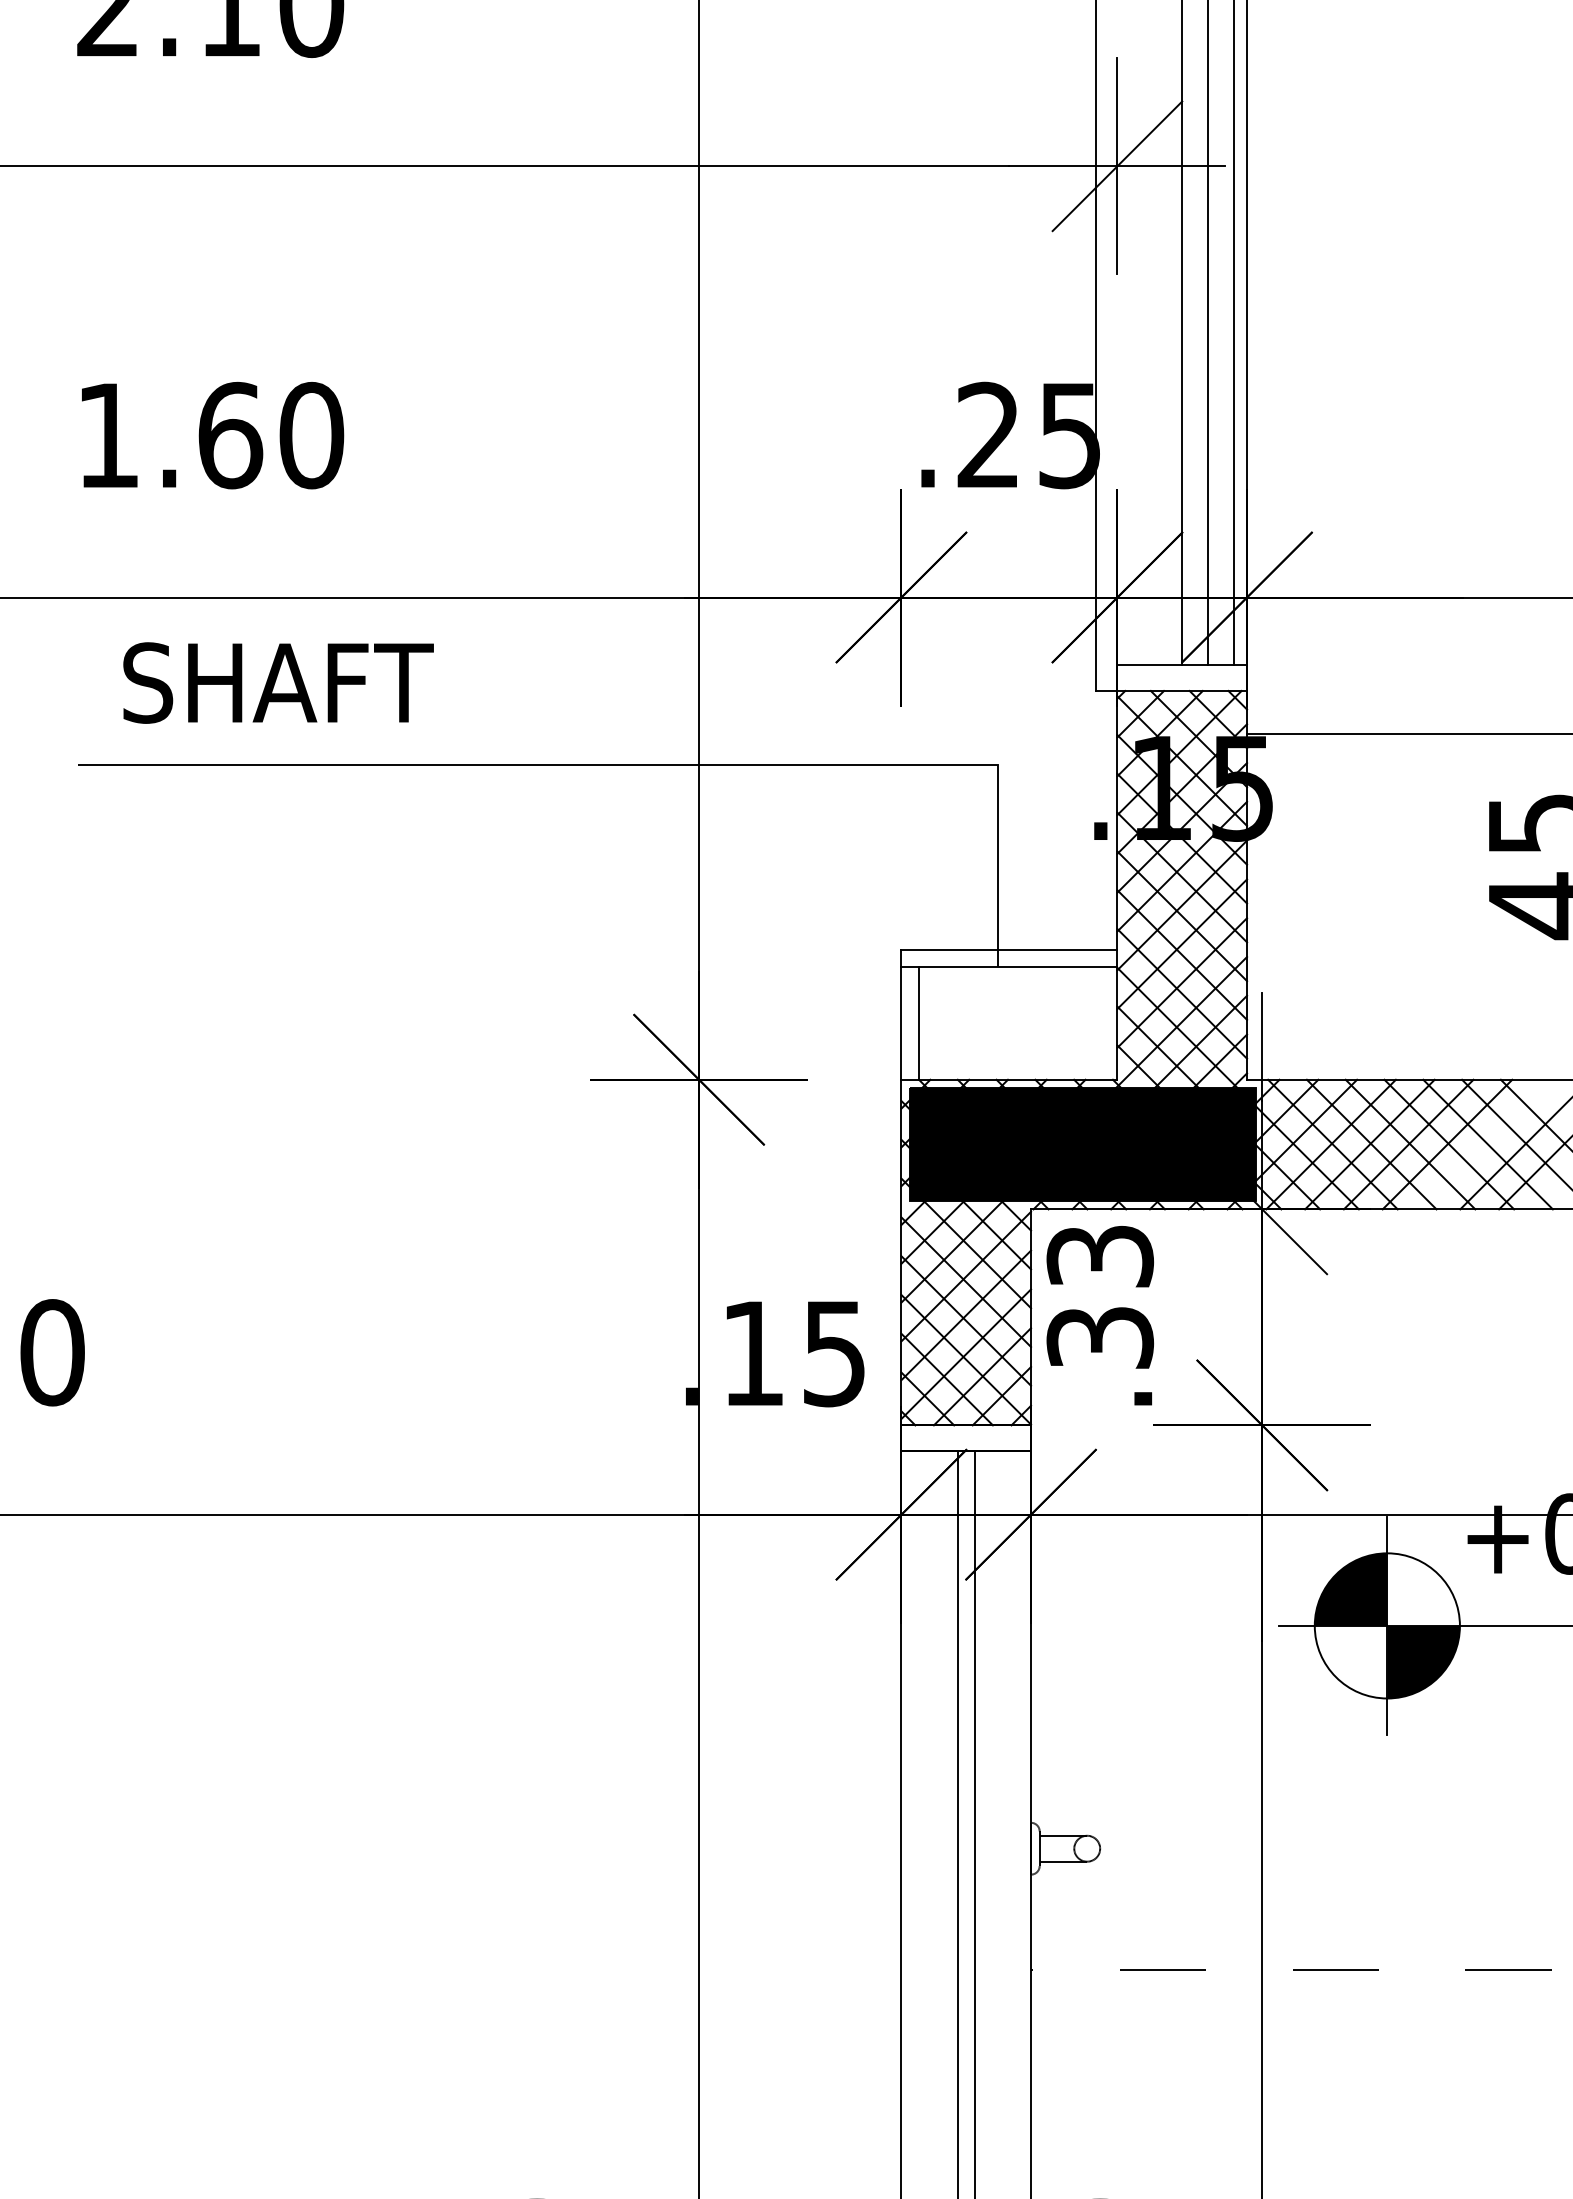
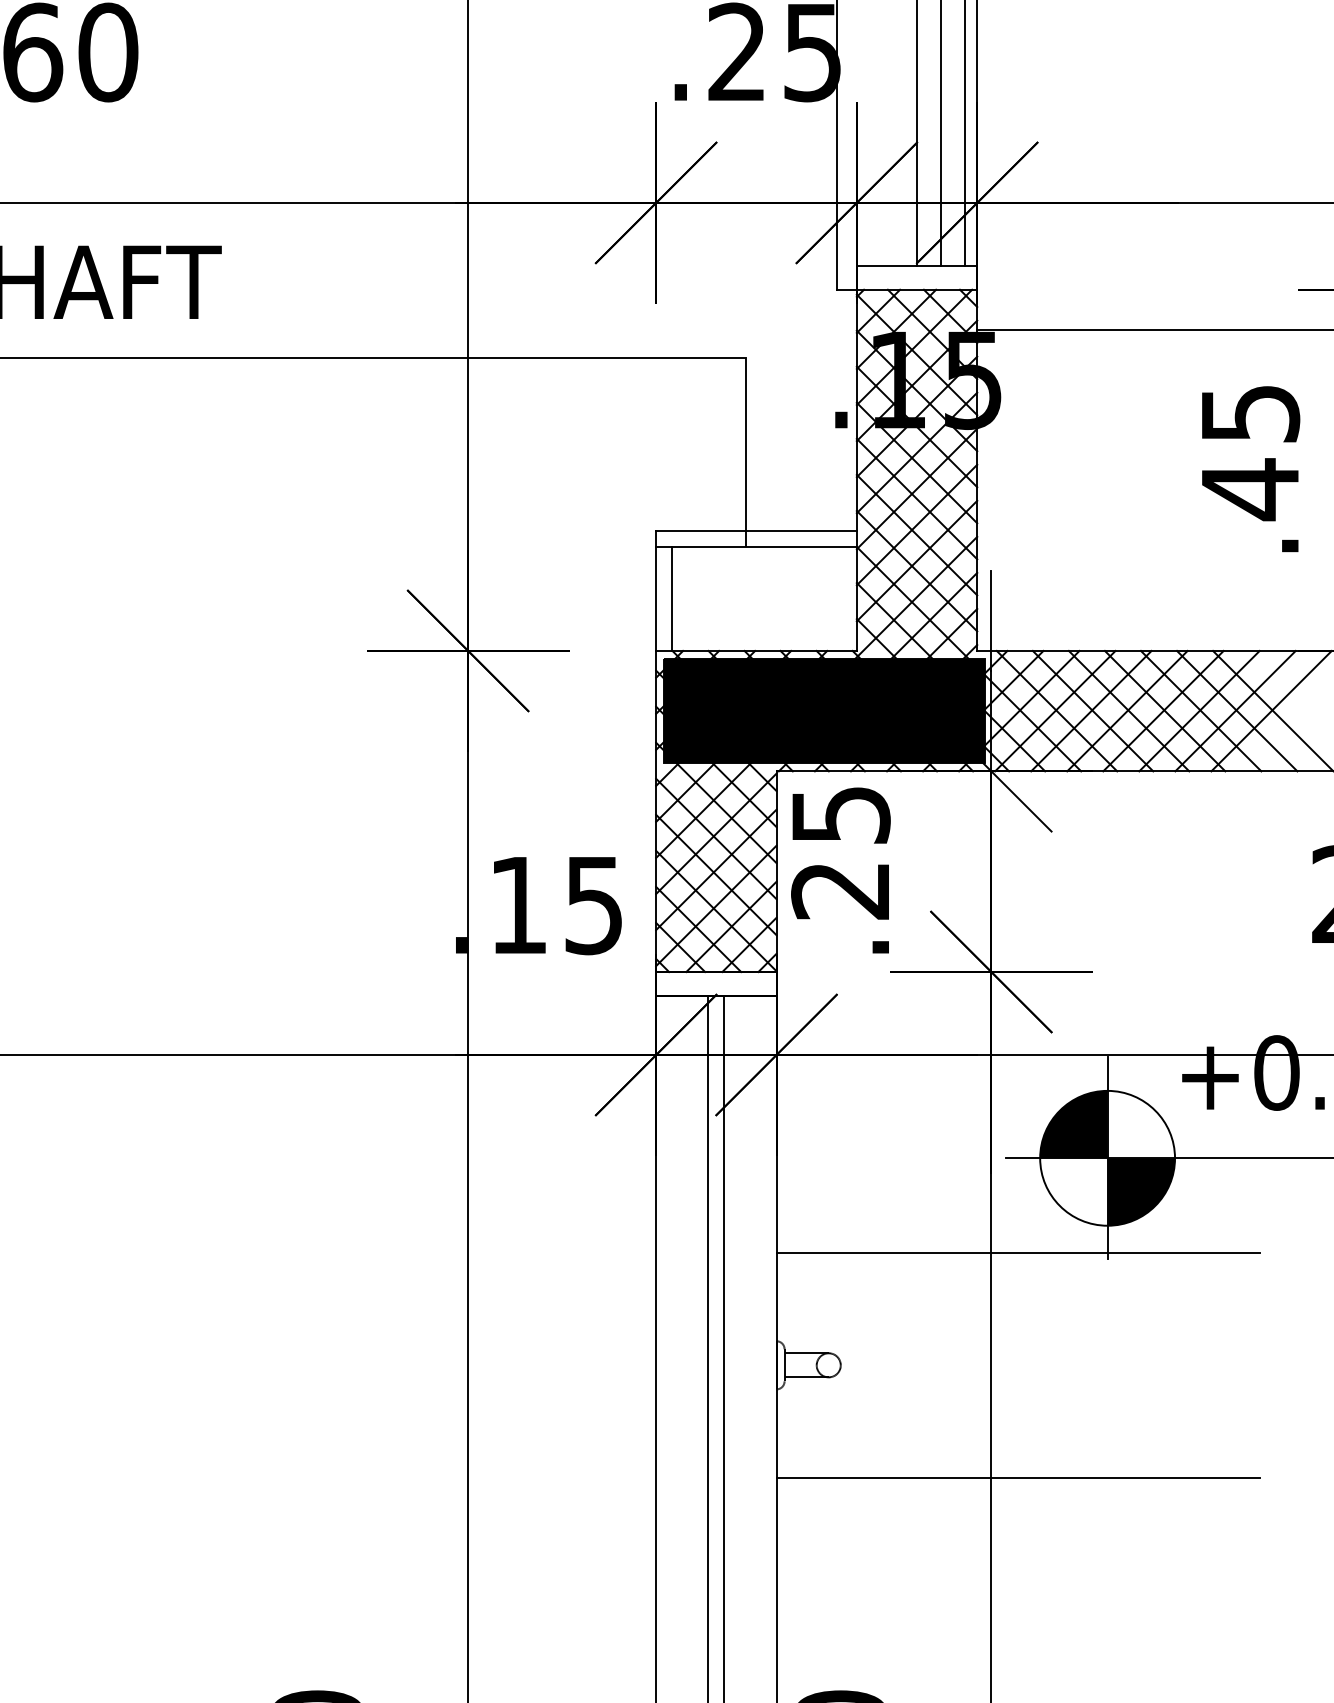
line: (1486, 1144) -> (1199, 711), added
text: (1100, 1297) -> (841, 853), .33 -> .25
line: (1291, 1727) -> (1018, 1252), added
line: (1290, 1969) -> (1017, 1477), dashed -> solid

